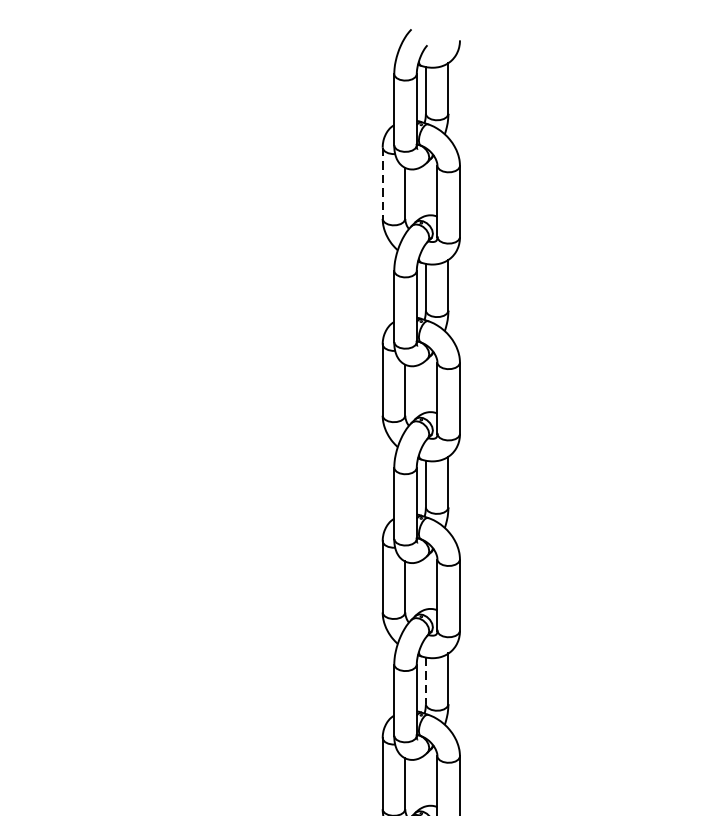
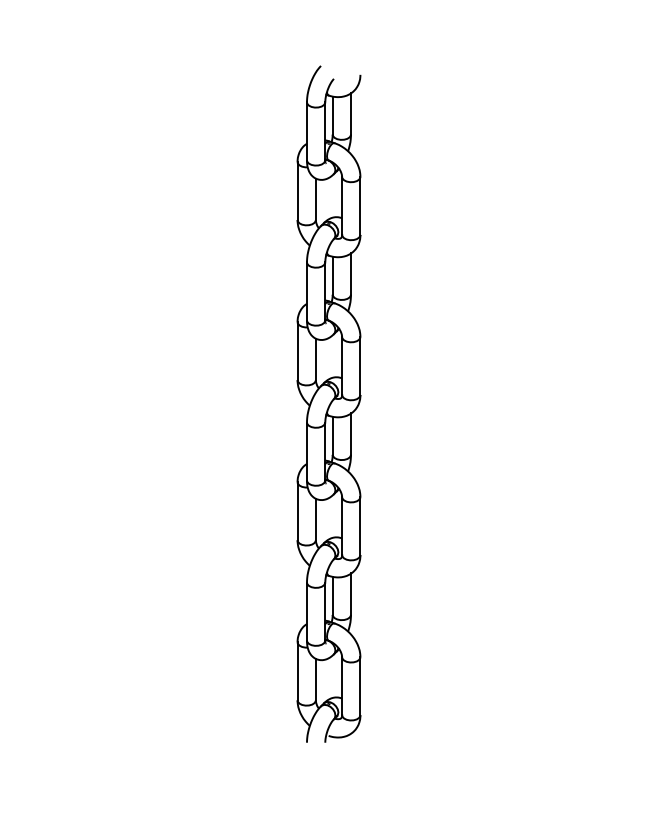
line: (382, 183) -> (297, 191), dashed -> solid
line: (425, 681) -> (332, 596), dashed -> solid

